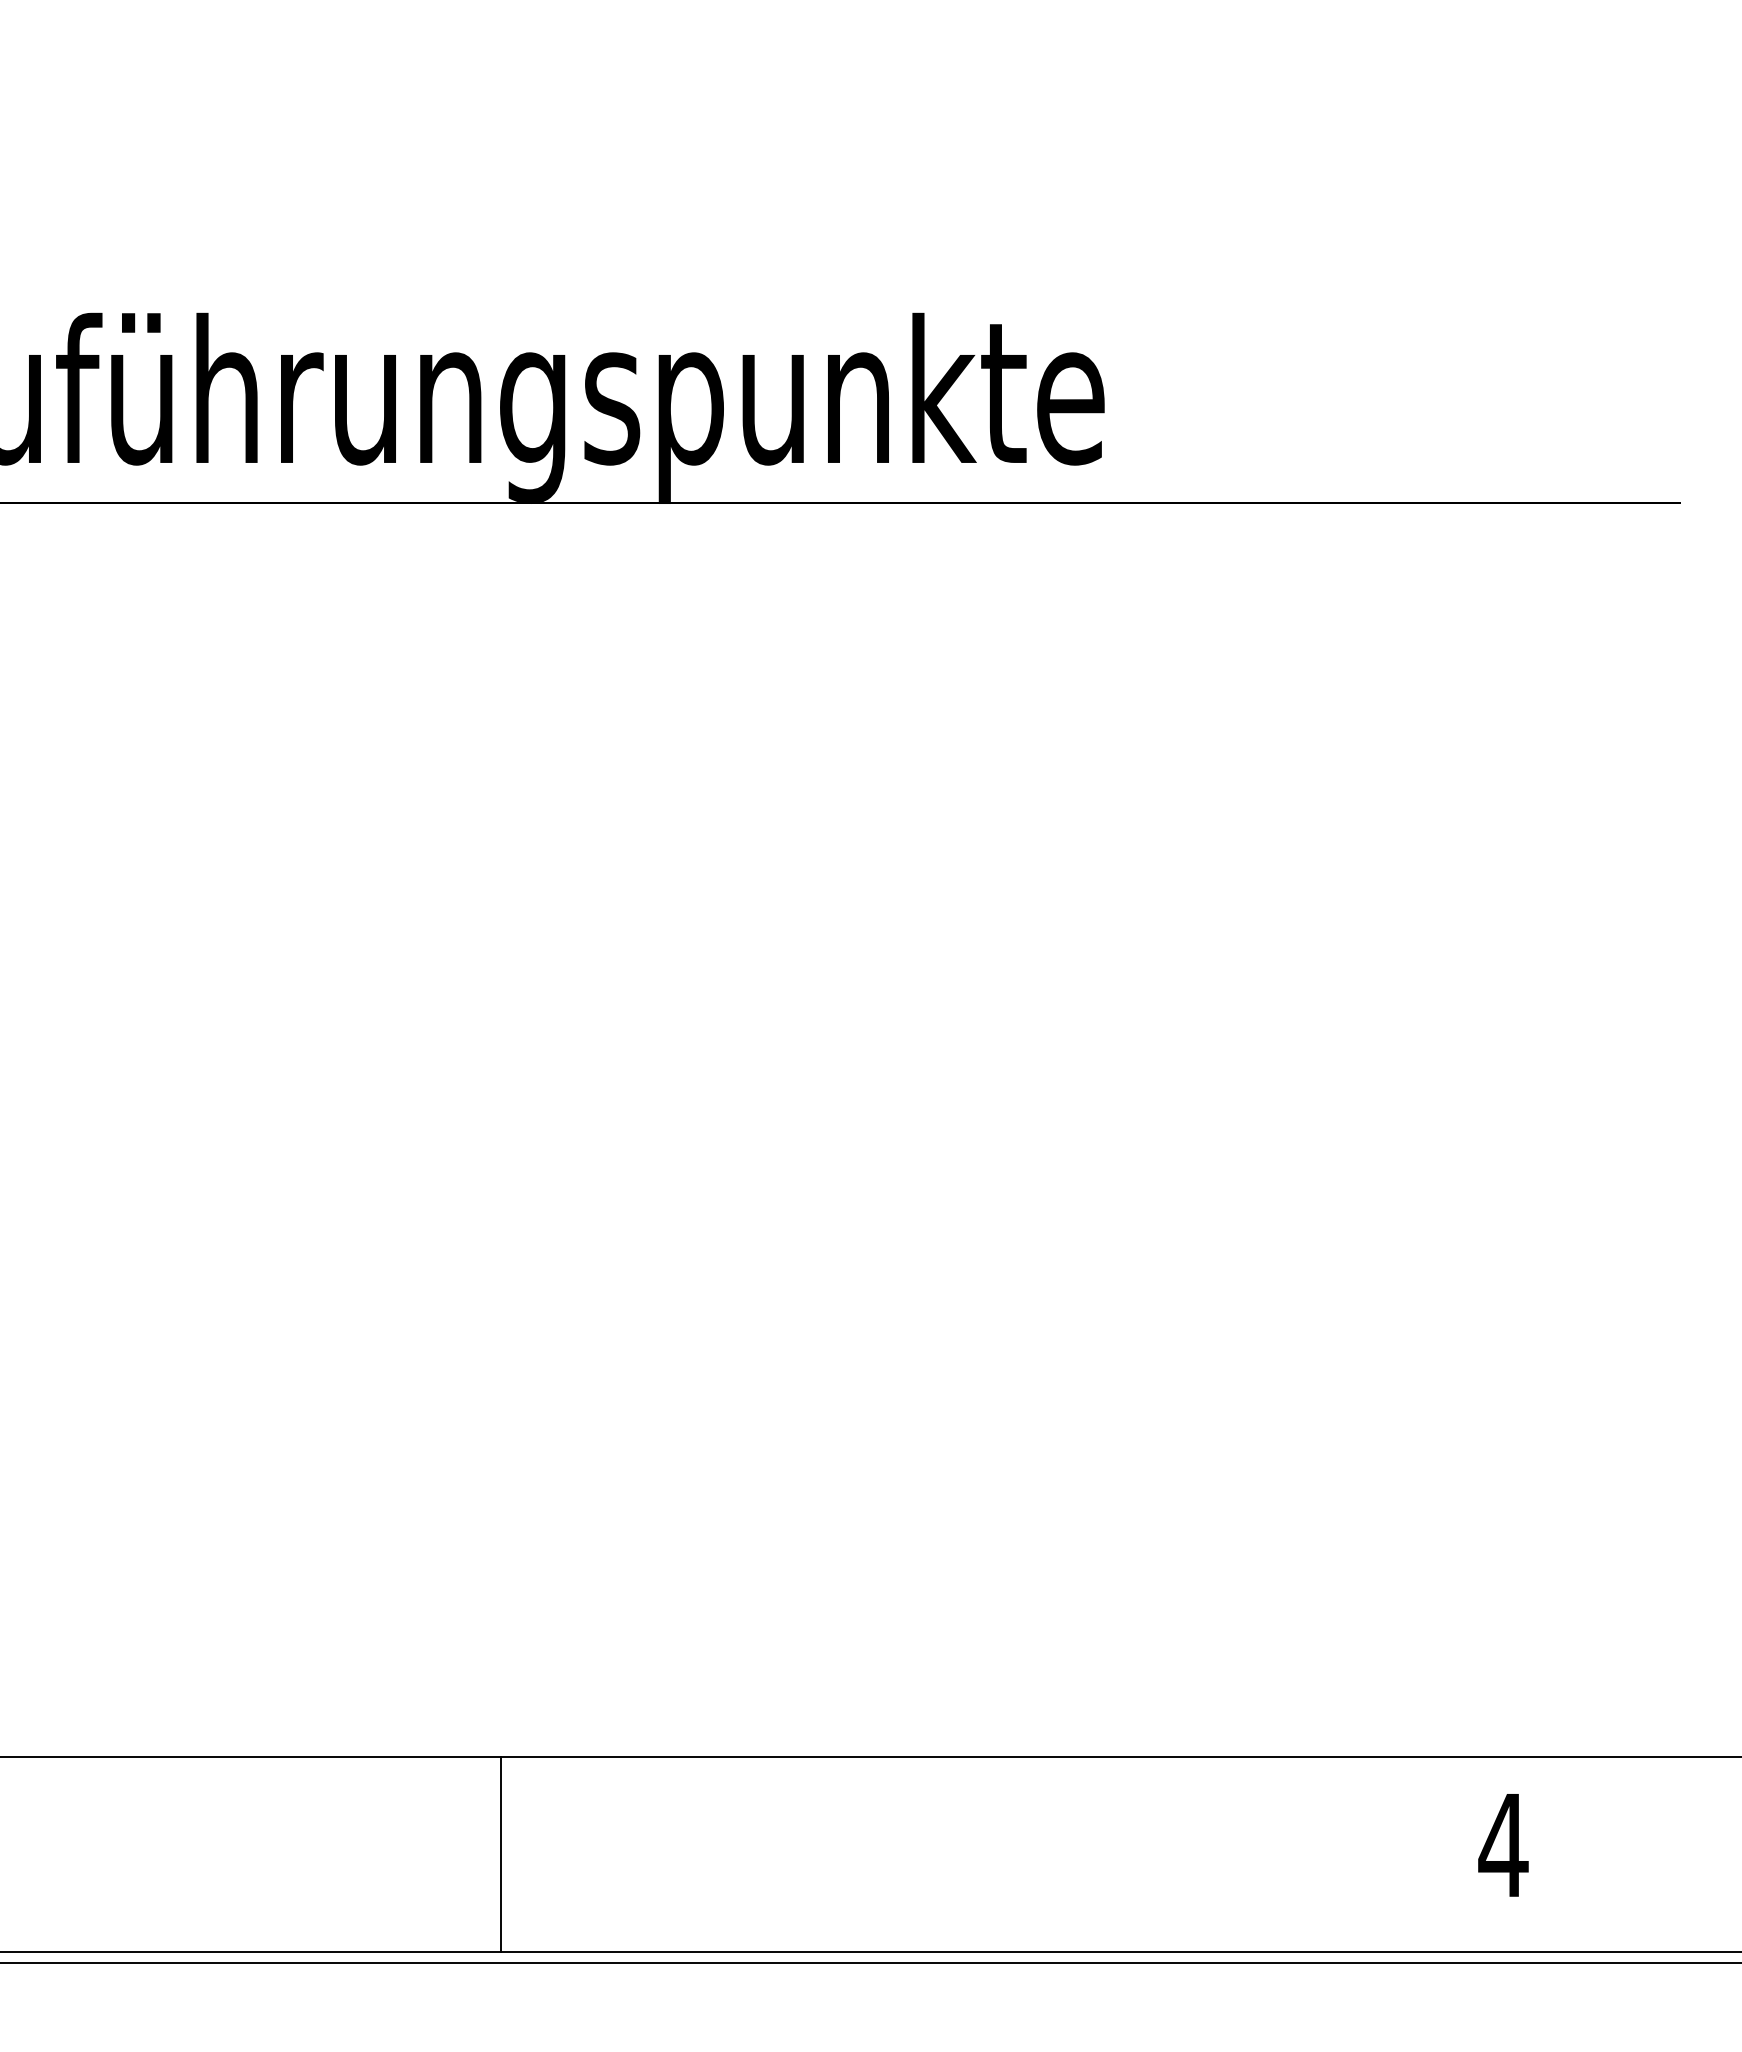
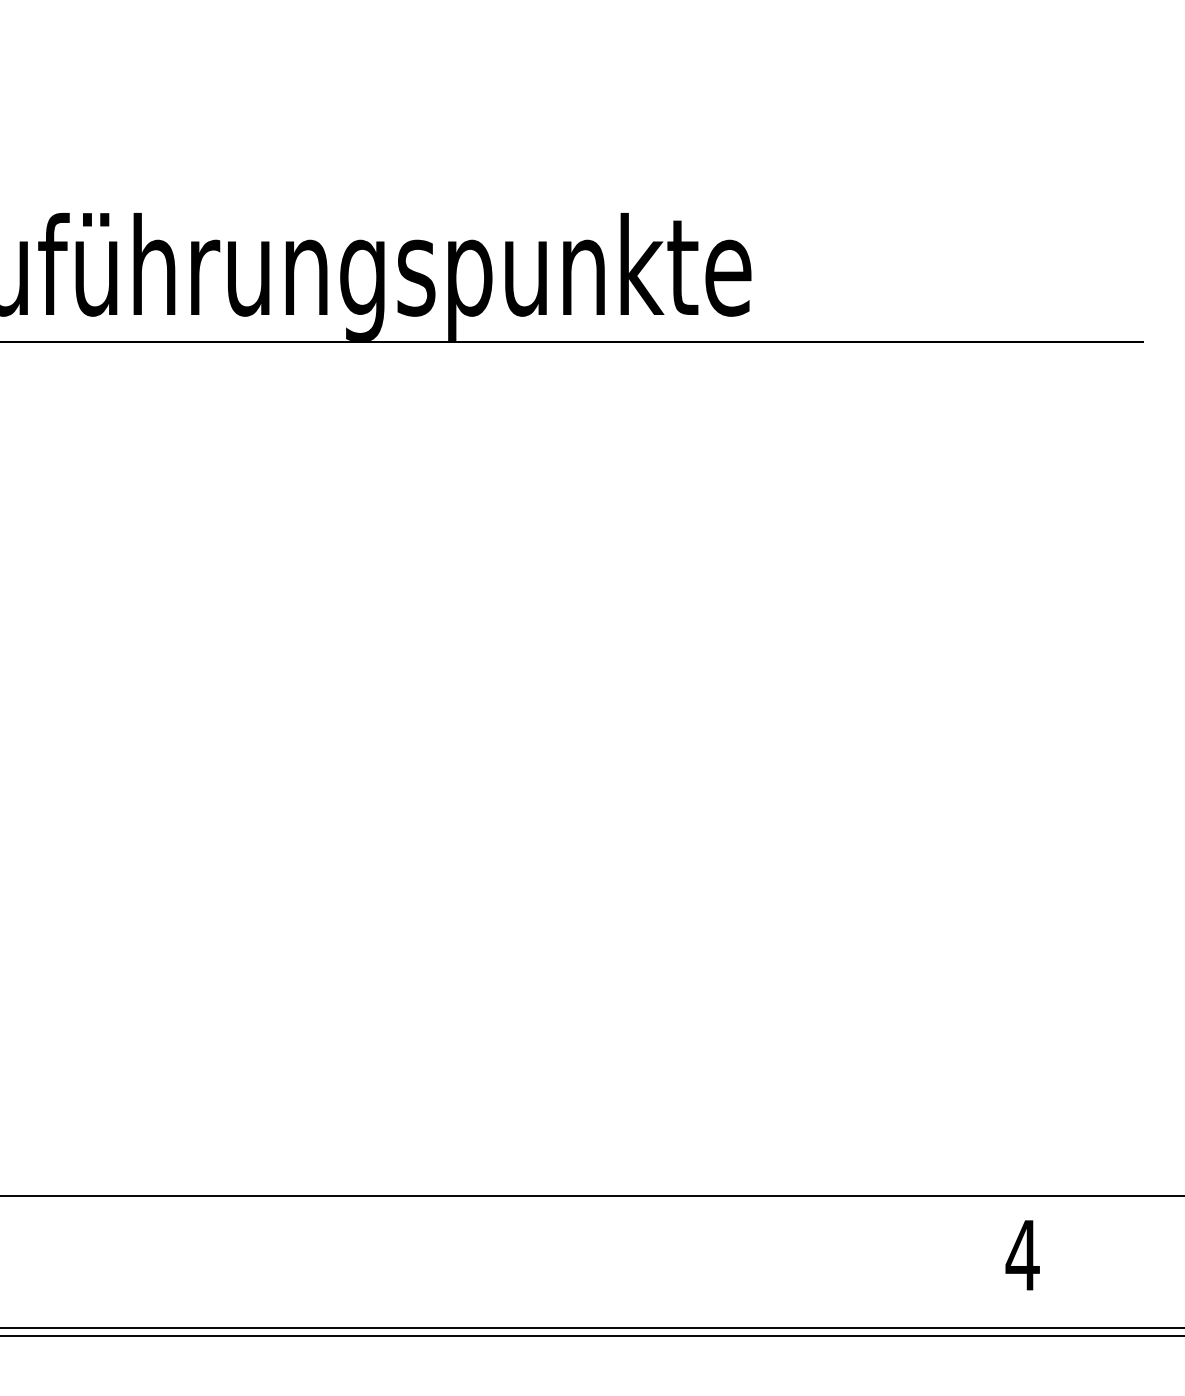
line: (502, 1854) -> (341, 1261), removed

